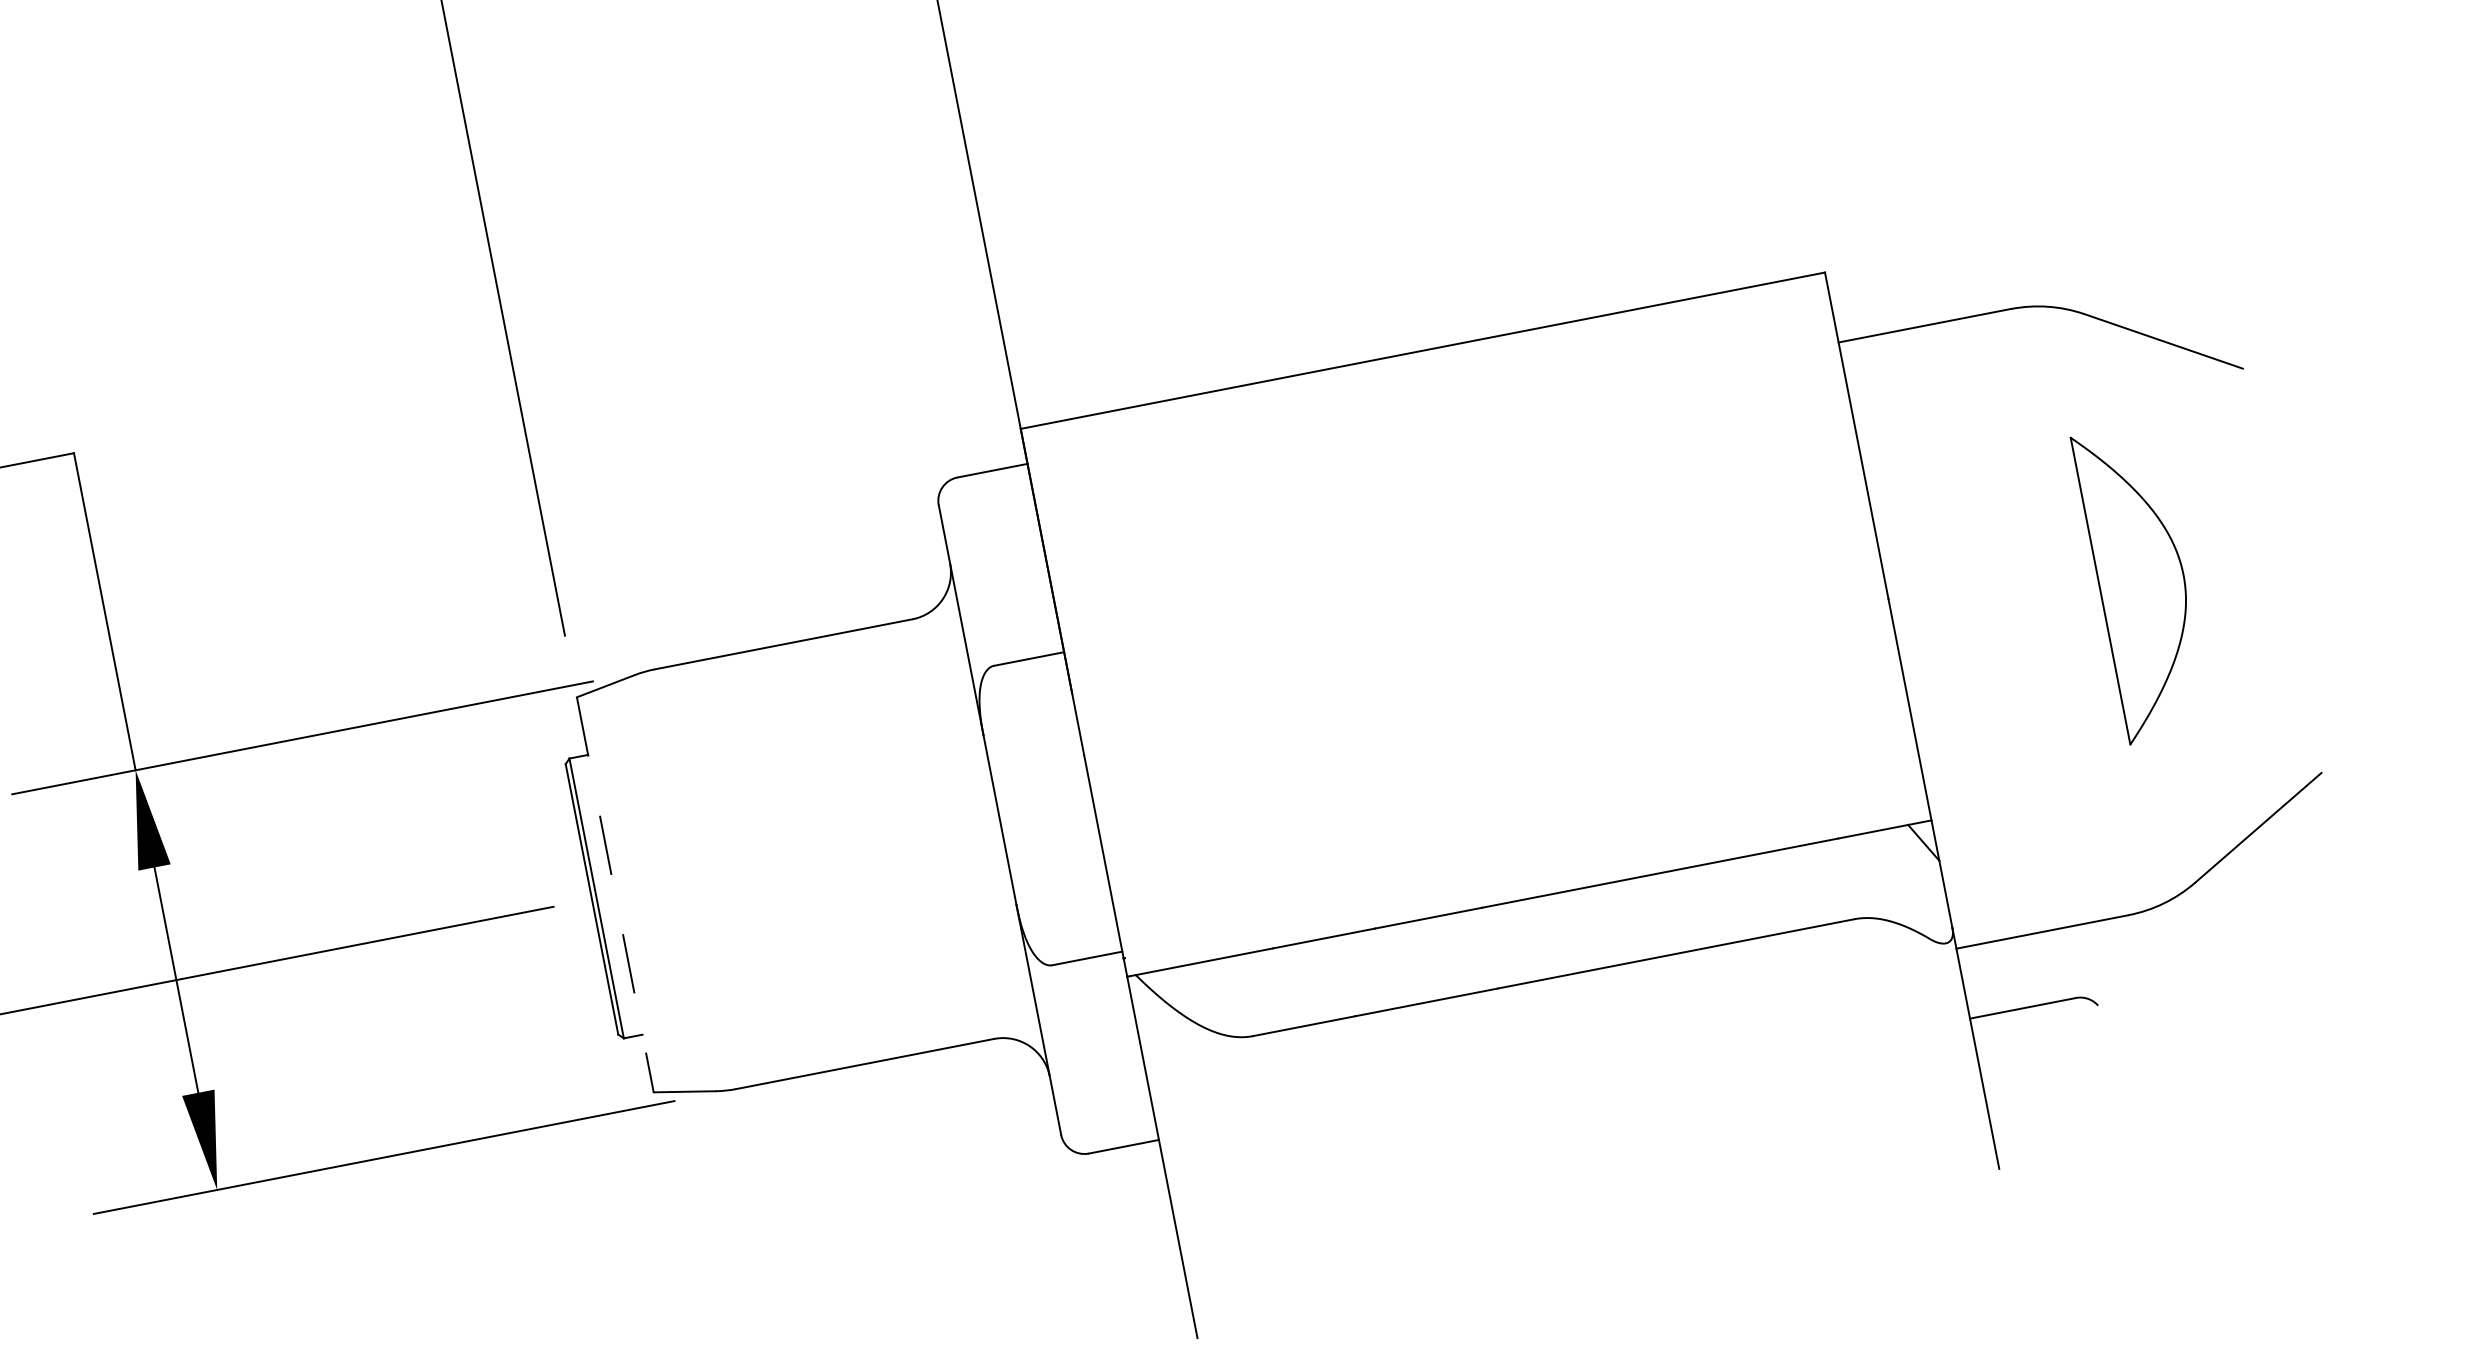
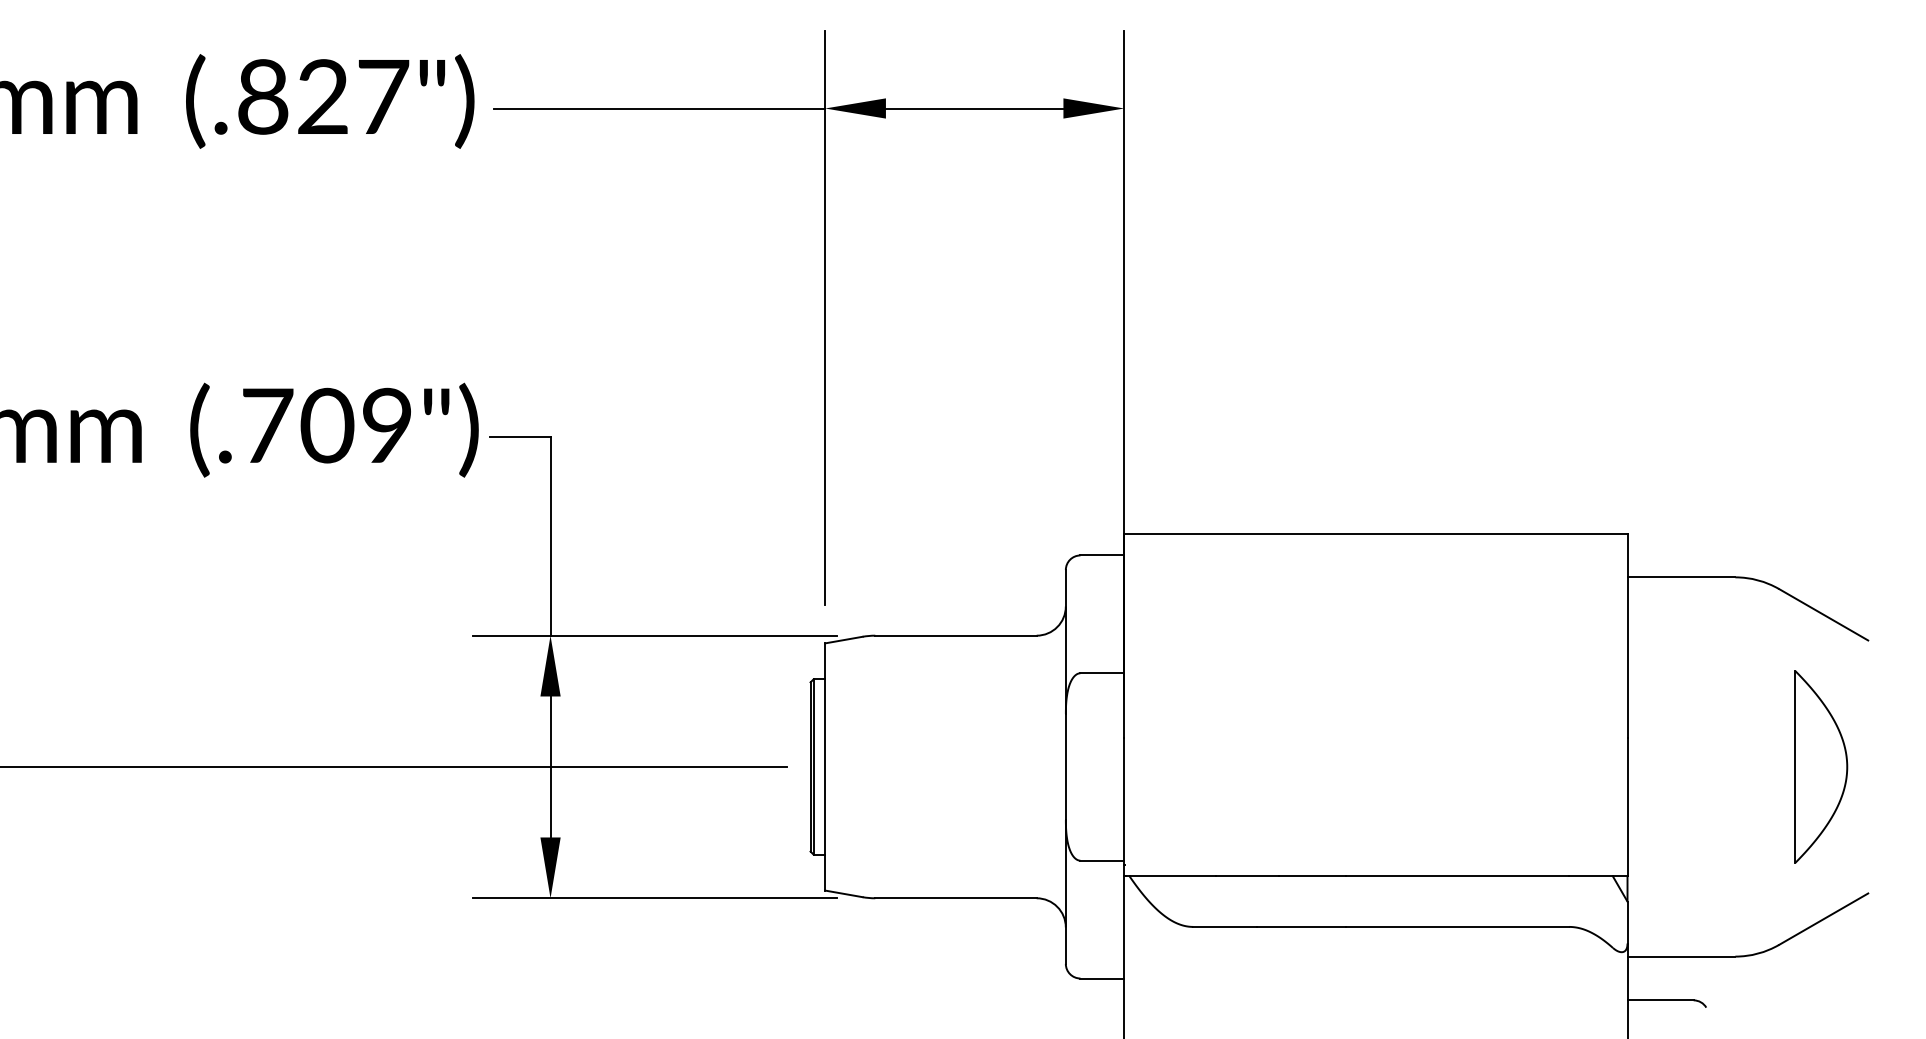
part: (2142, 582) -> (1821, 766), moved
line: (615, 893) -> (825, 766), dashed -> solid

